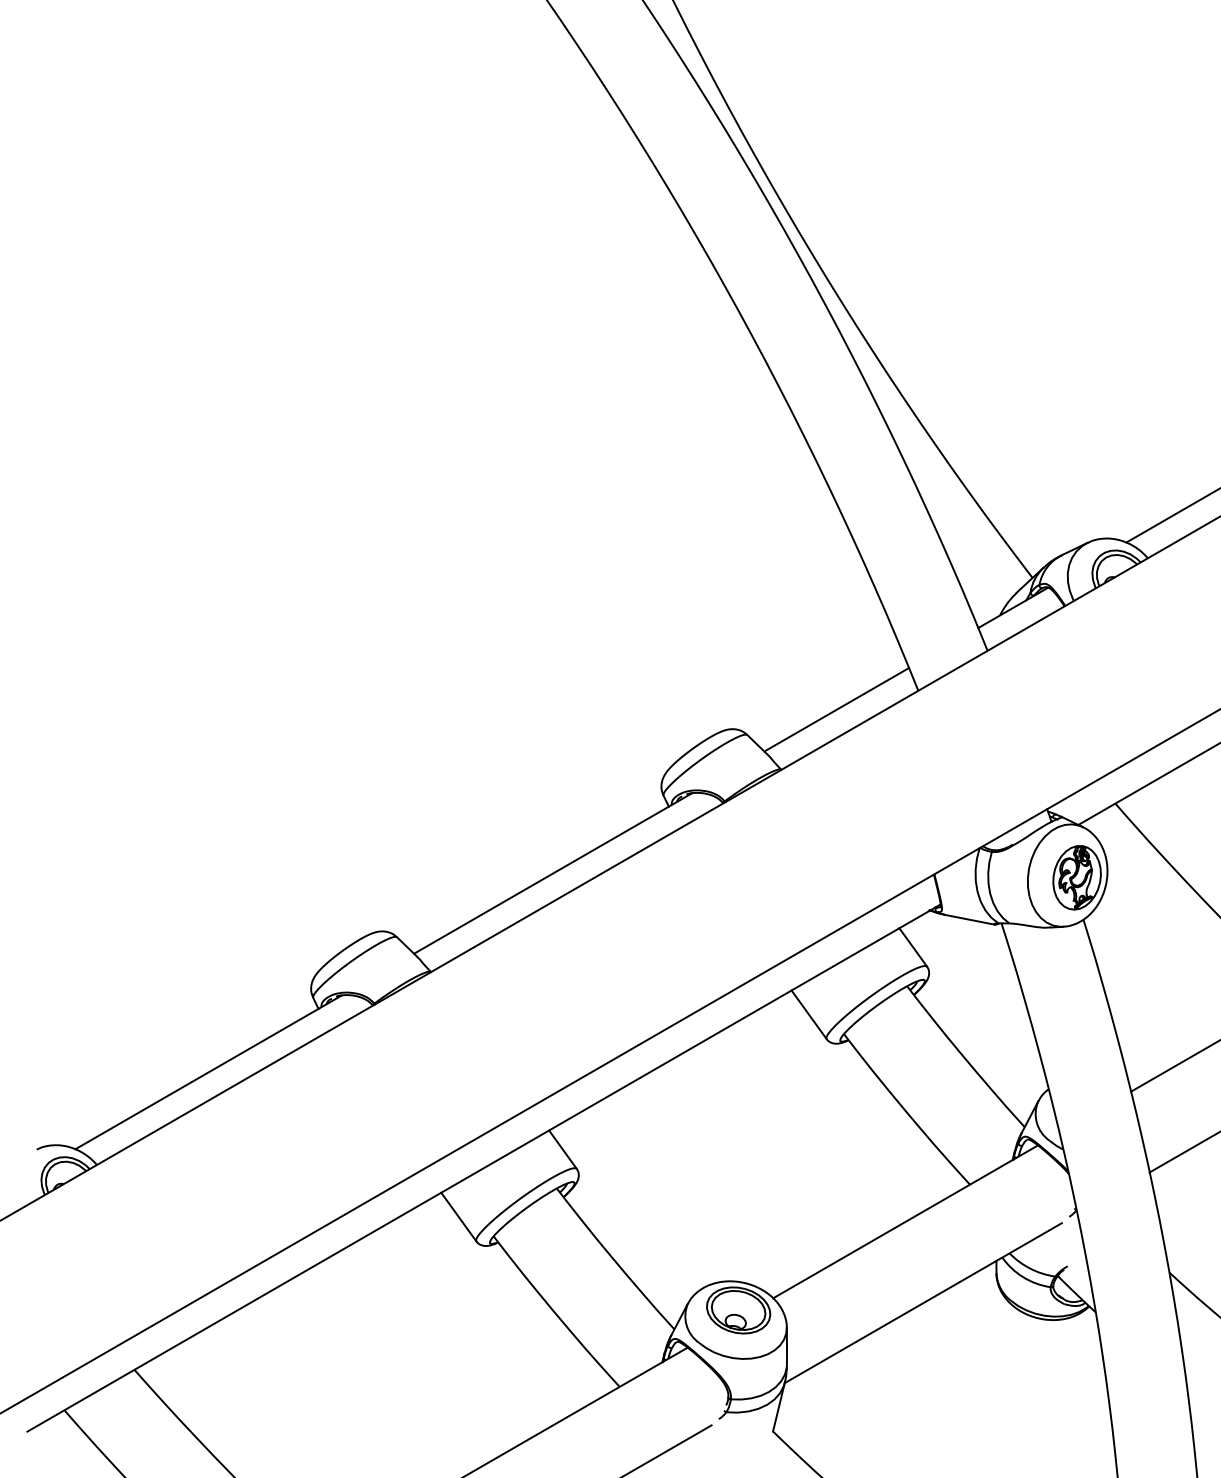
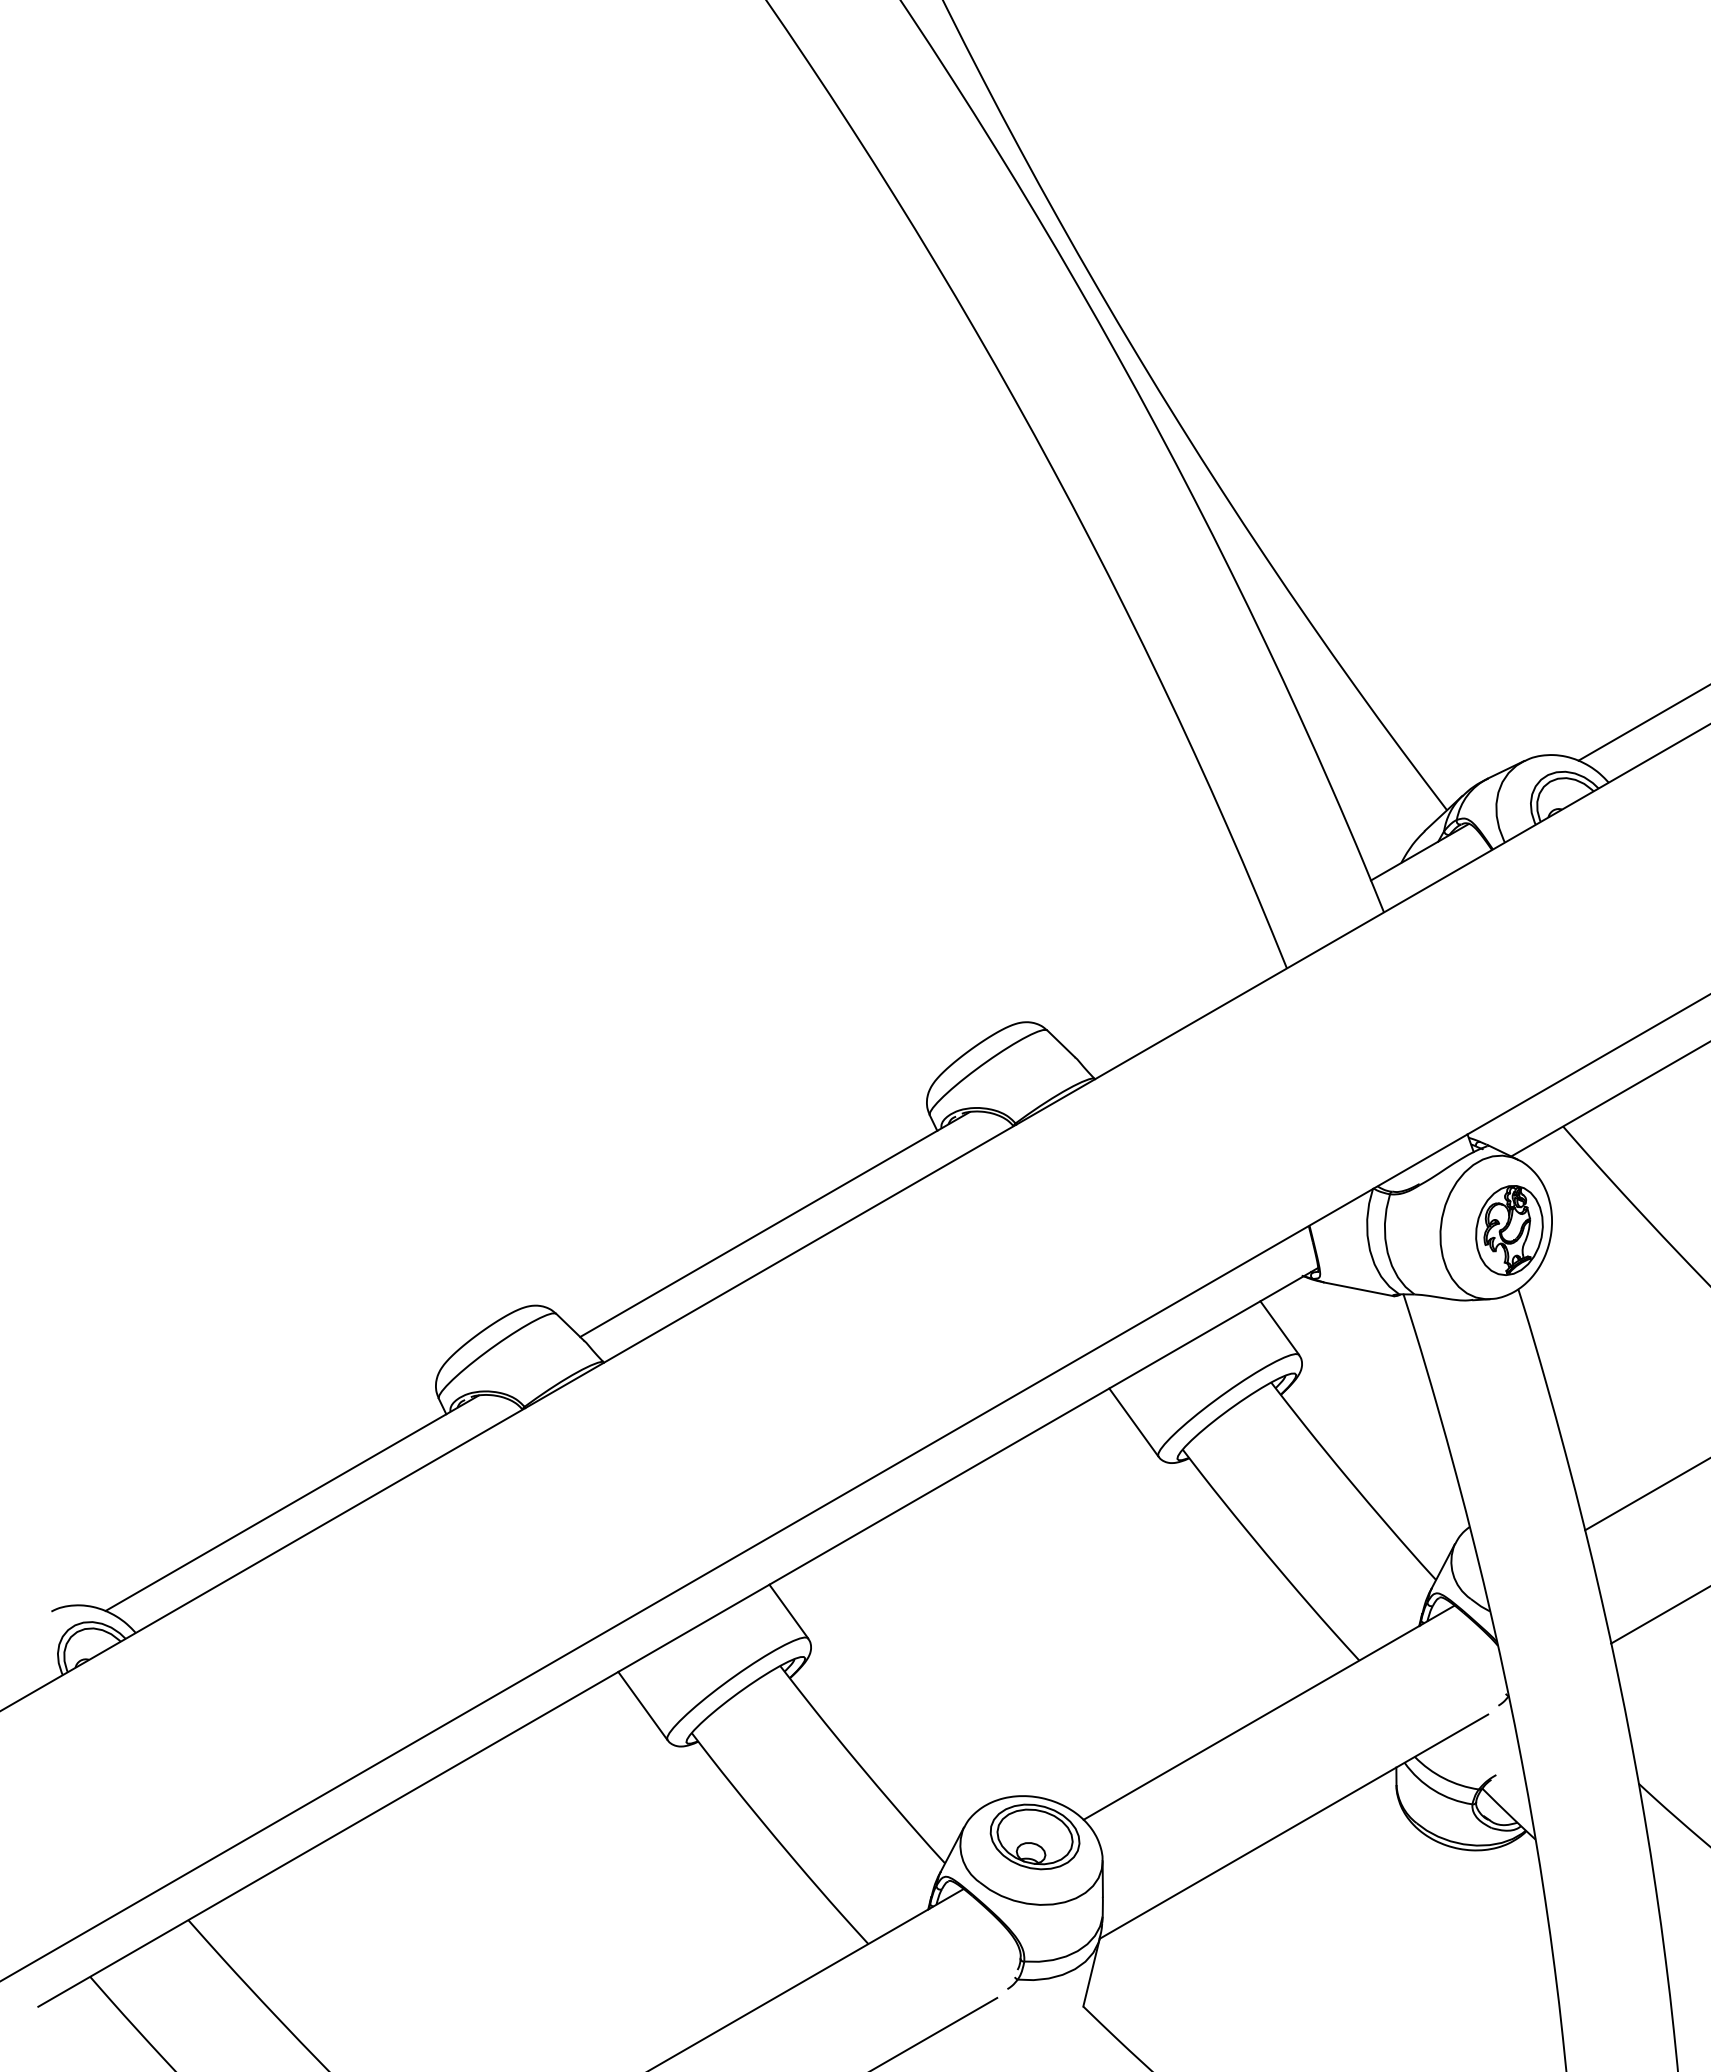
line: (836, 709) -> (1172, 994), removed

